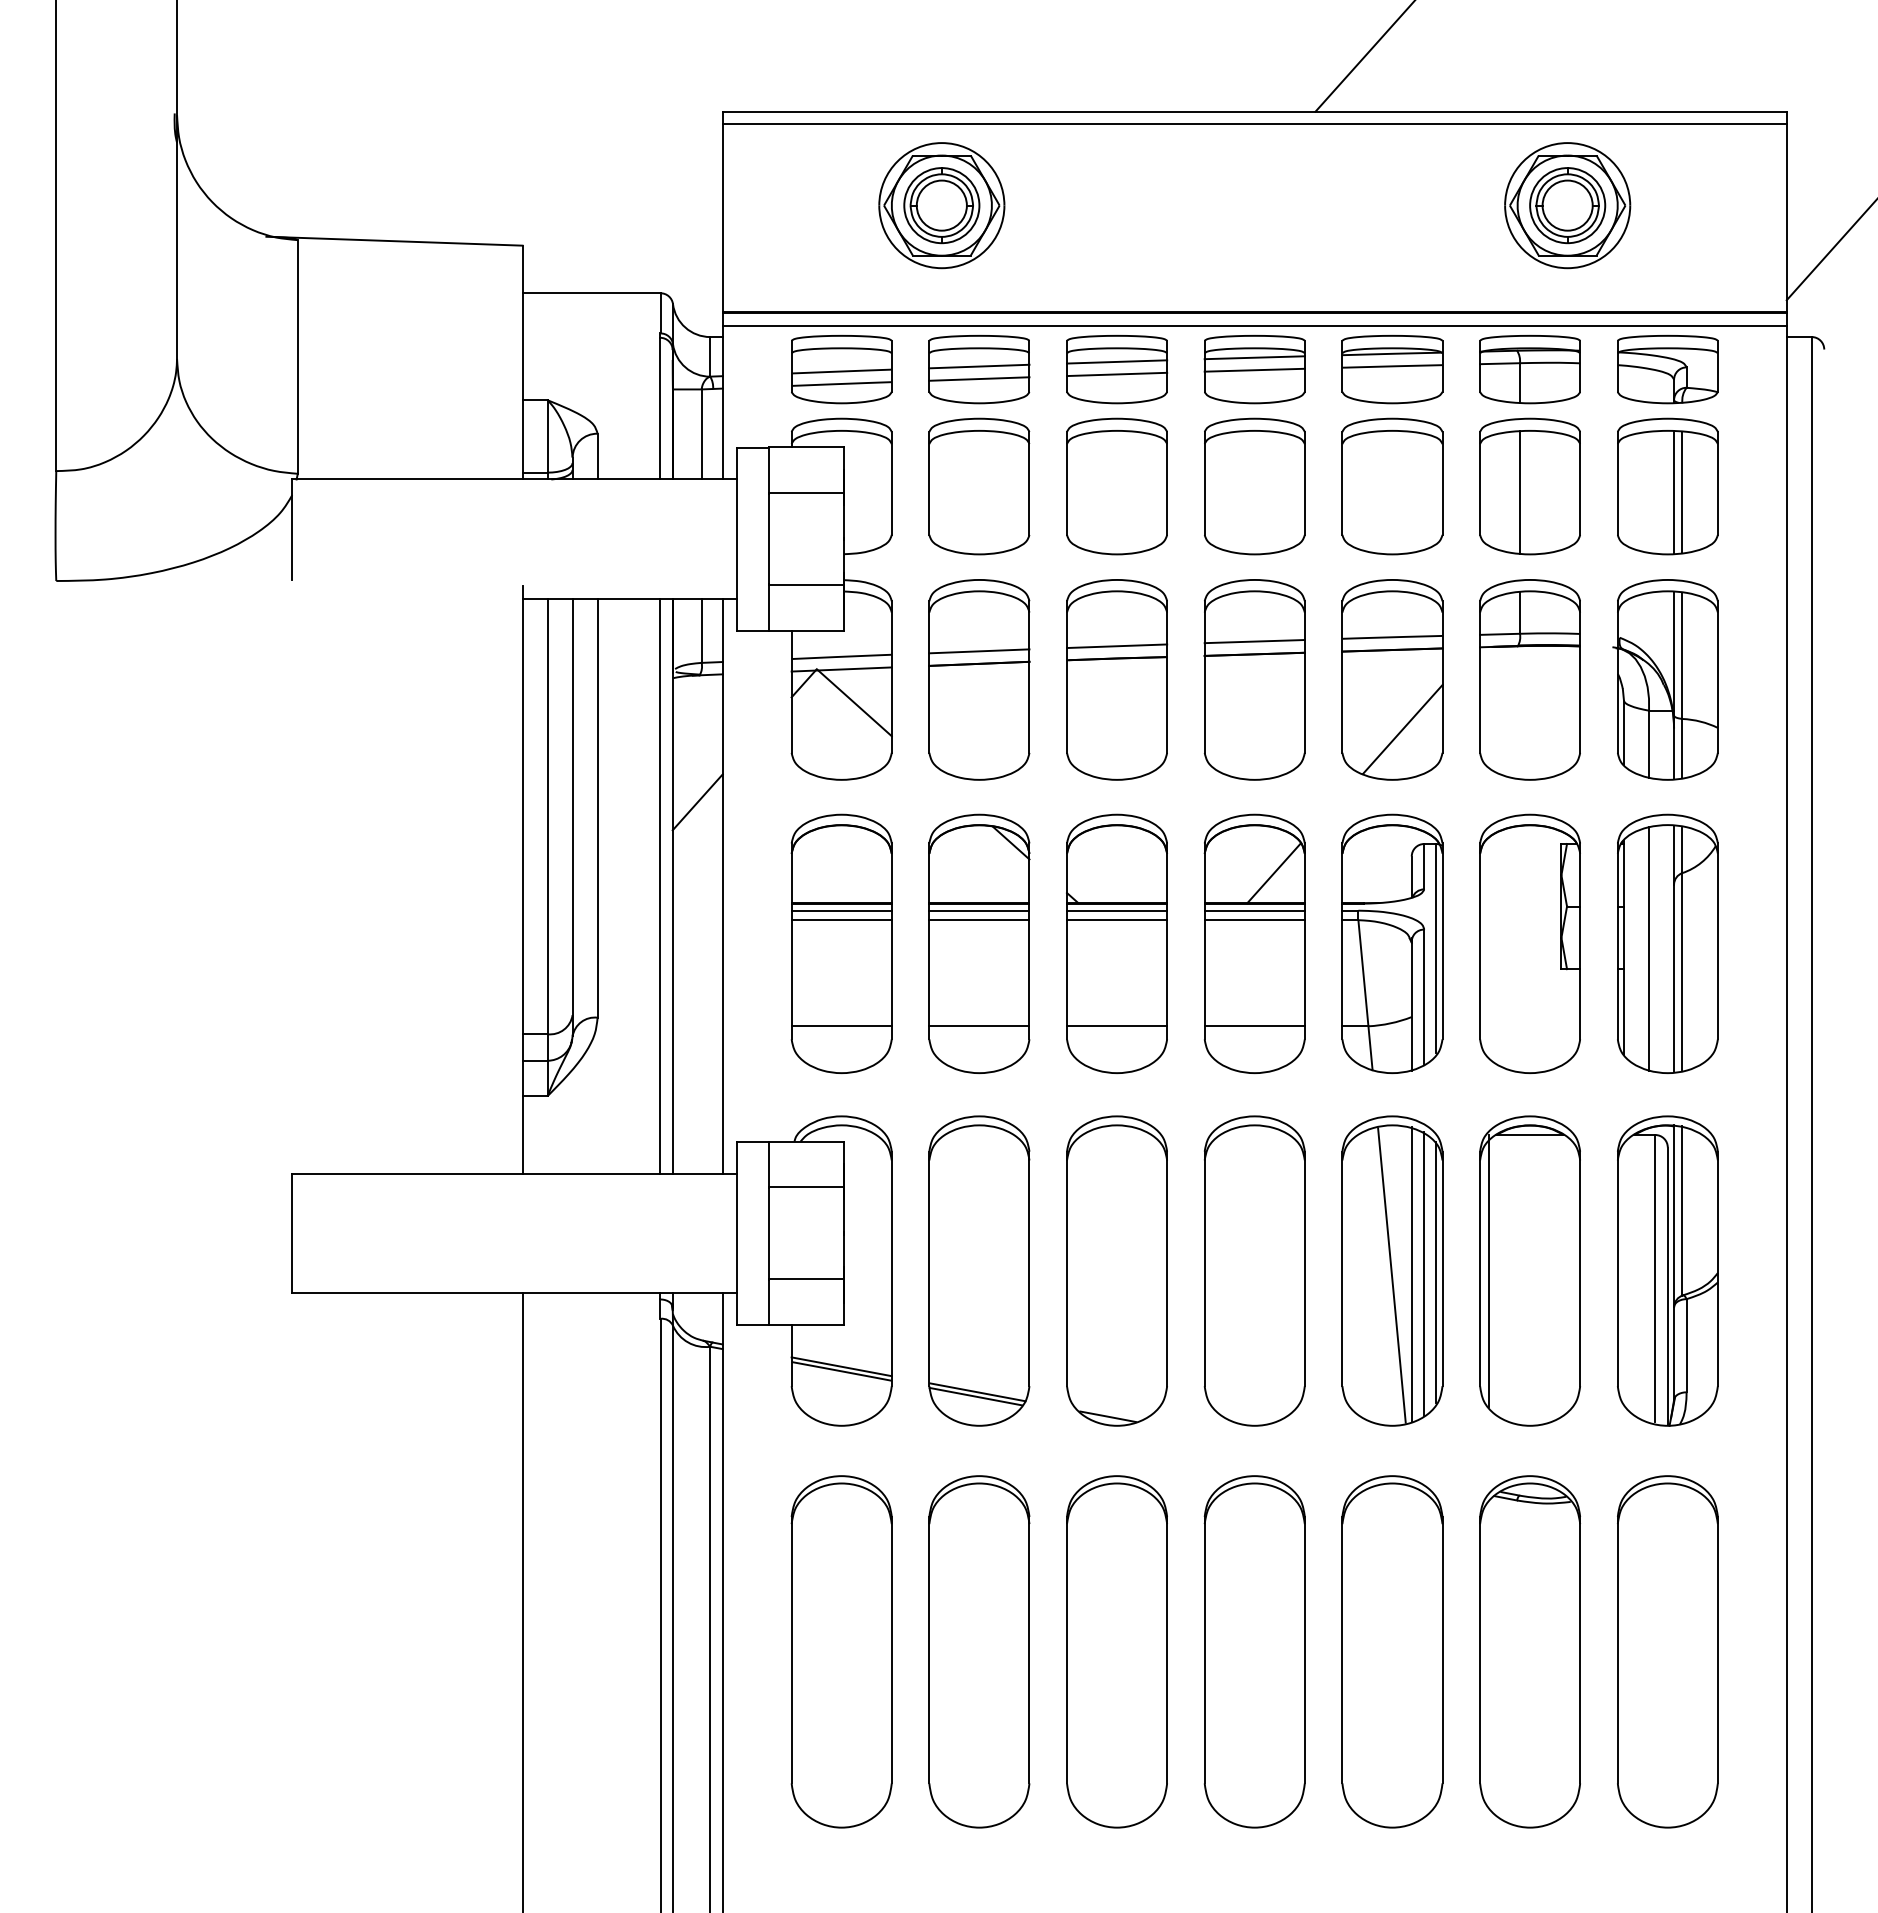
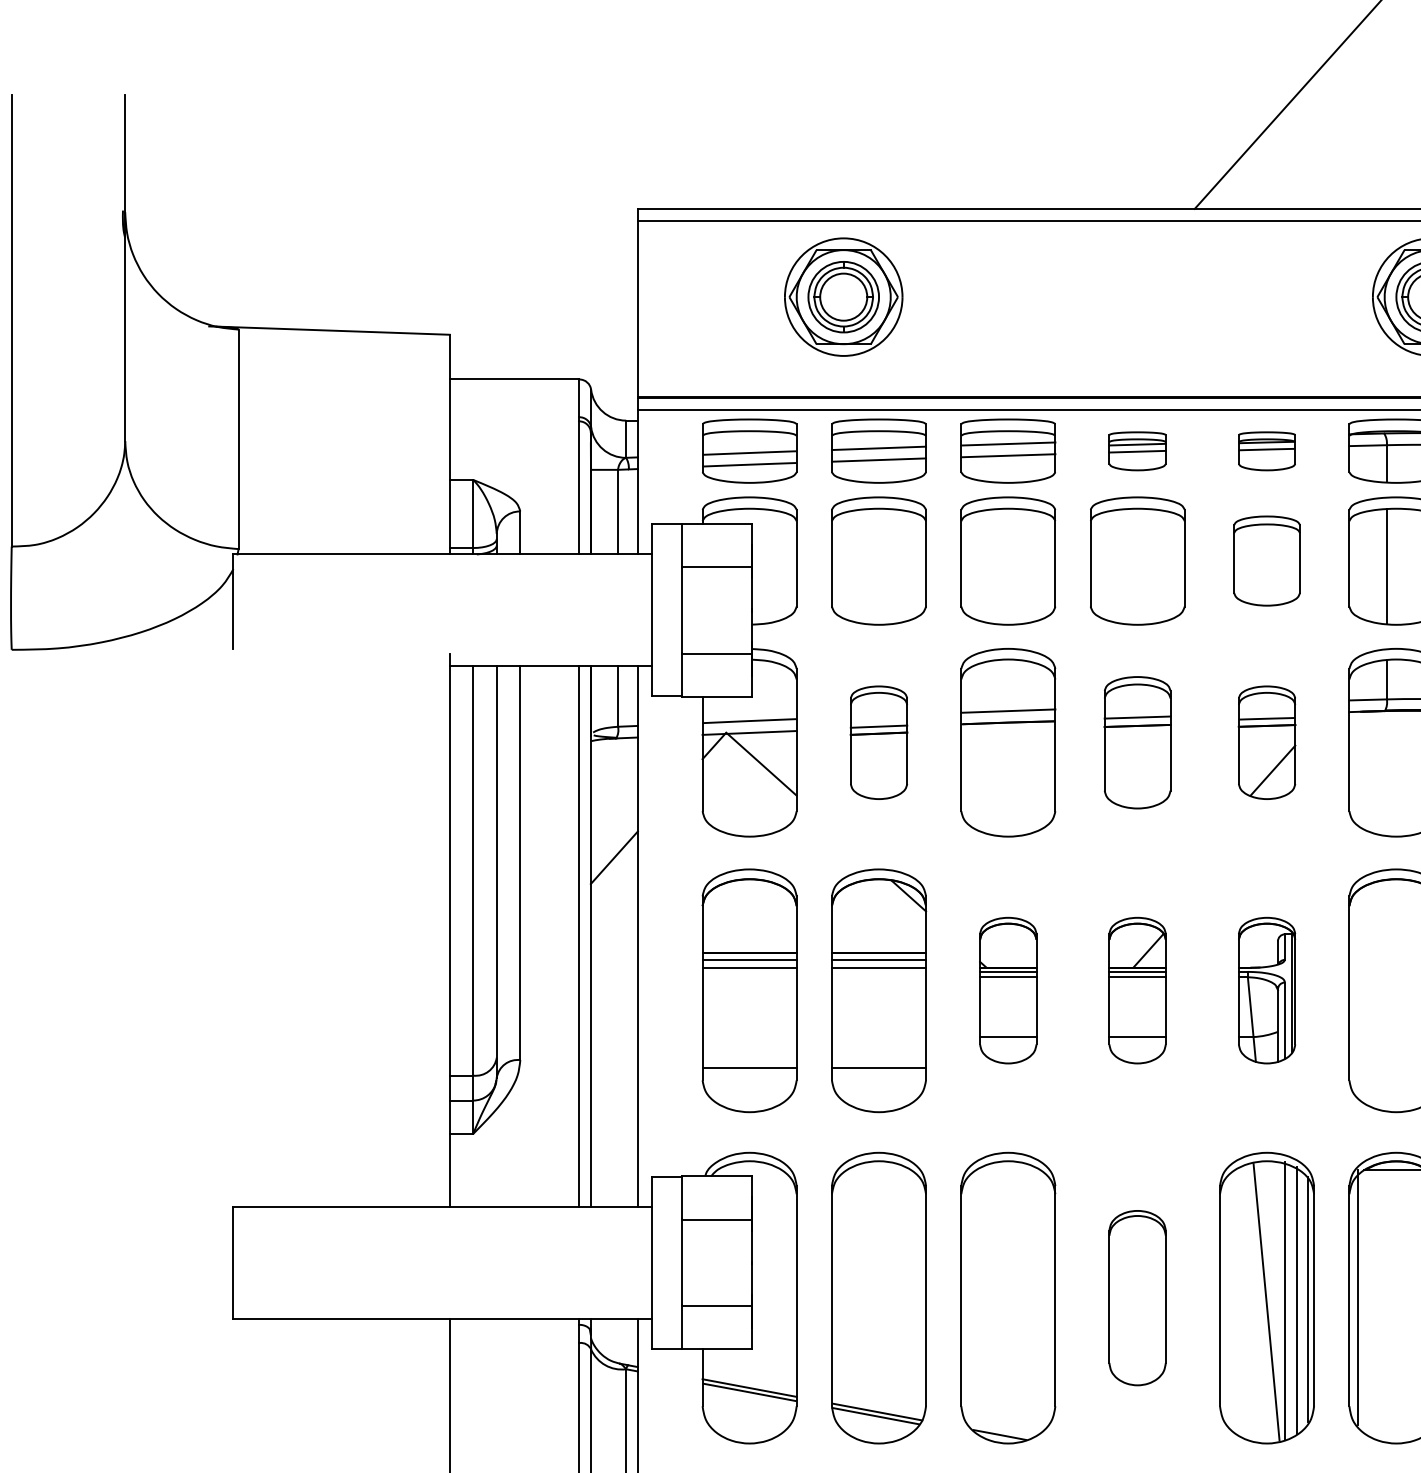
part: (1254, 369) -> (1137, 451), size x0.6
part: (1392, 369) -> (1267, 451), size x0.6
part: (1392, 486) -> (1267, 561), size x0.7
part: (979, 679) -> (879, 742), size x0.6
part: (1254, 679) -> (1137, 742), size x0.7
part: (1392, 679) -> (1267, 742), size x0.6
part: (1116, 943) -> (1007, 990), size x0.6
part: (1254, 943) -> (1137, 990), size x0.6
part: (1392, 943) -> (1267, 990), size x0.6
part: (1254, 1270) -> (1137, 1297), size x0.6

